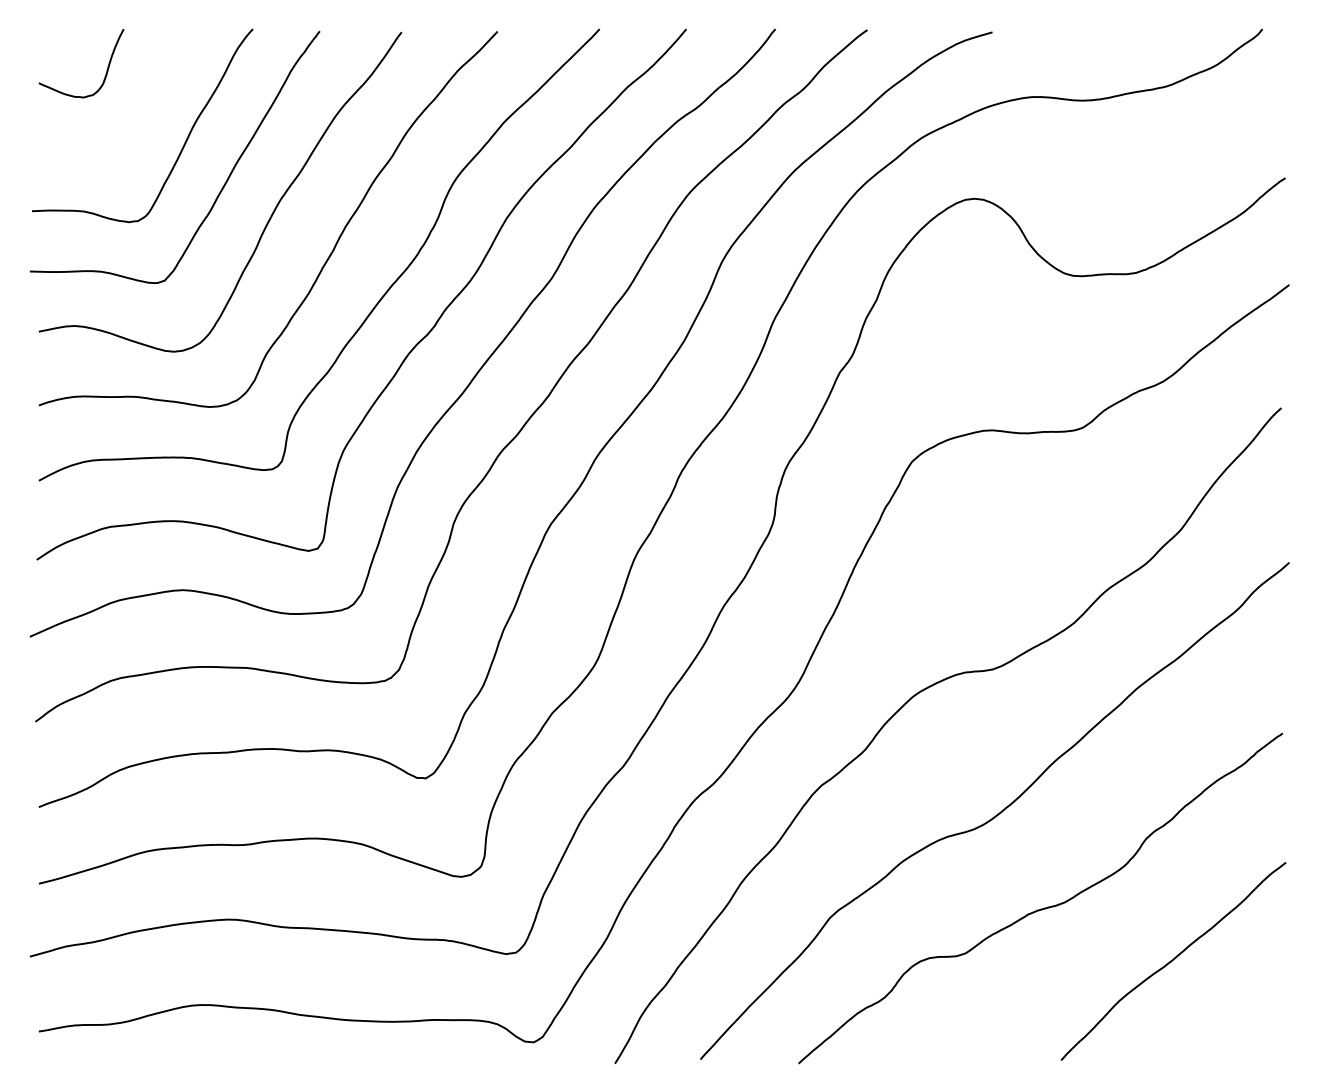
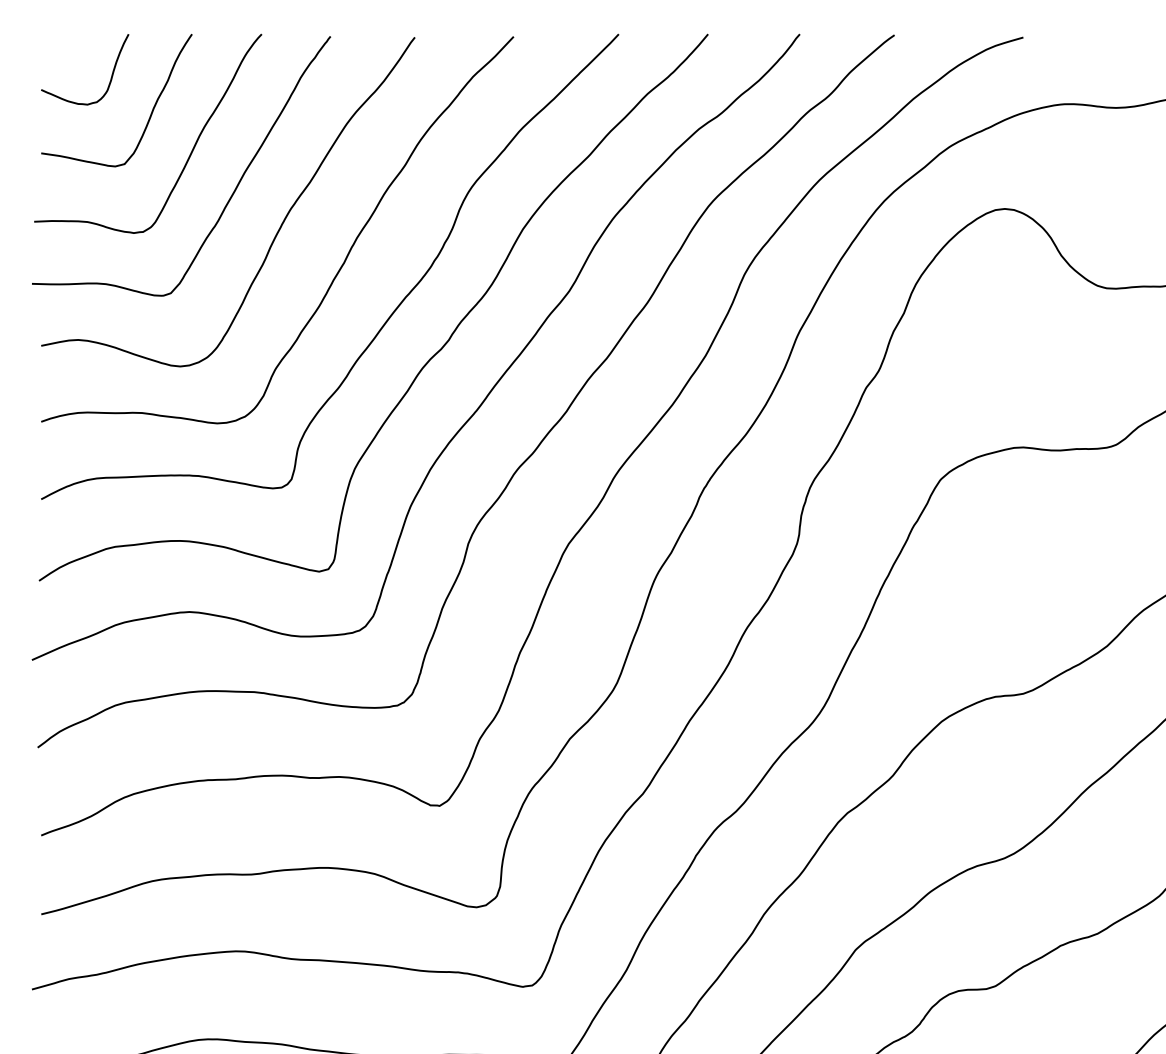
curve: (145, 104) -> (151, 111), added

